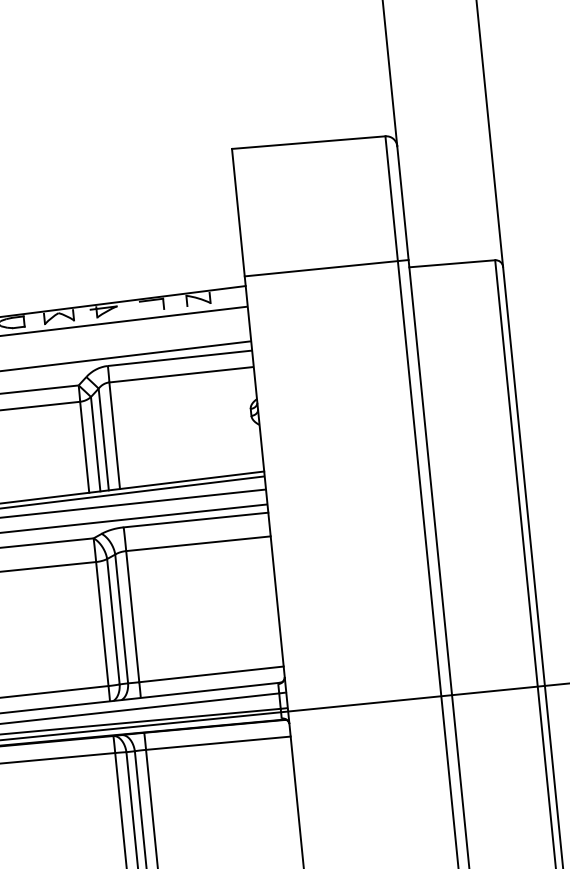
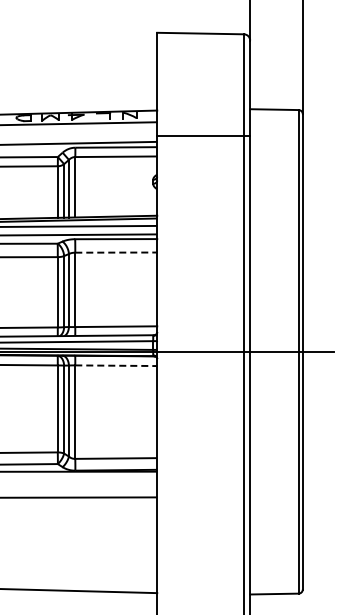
line: (326, 268) -> (203, 136), moved
line: (198, 543) -> (116, 252), solid -> dashed
line: (218, 742) -> (116, 365), solid -> dashed

